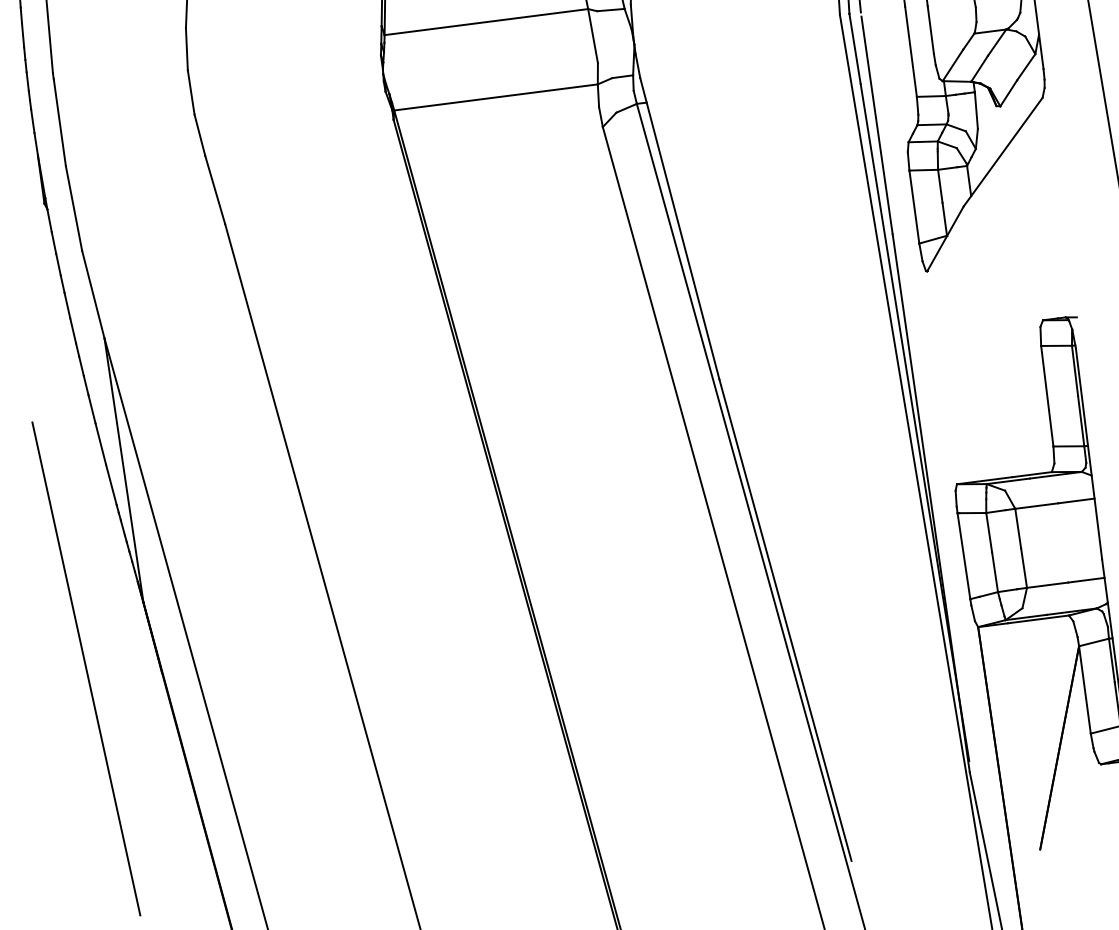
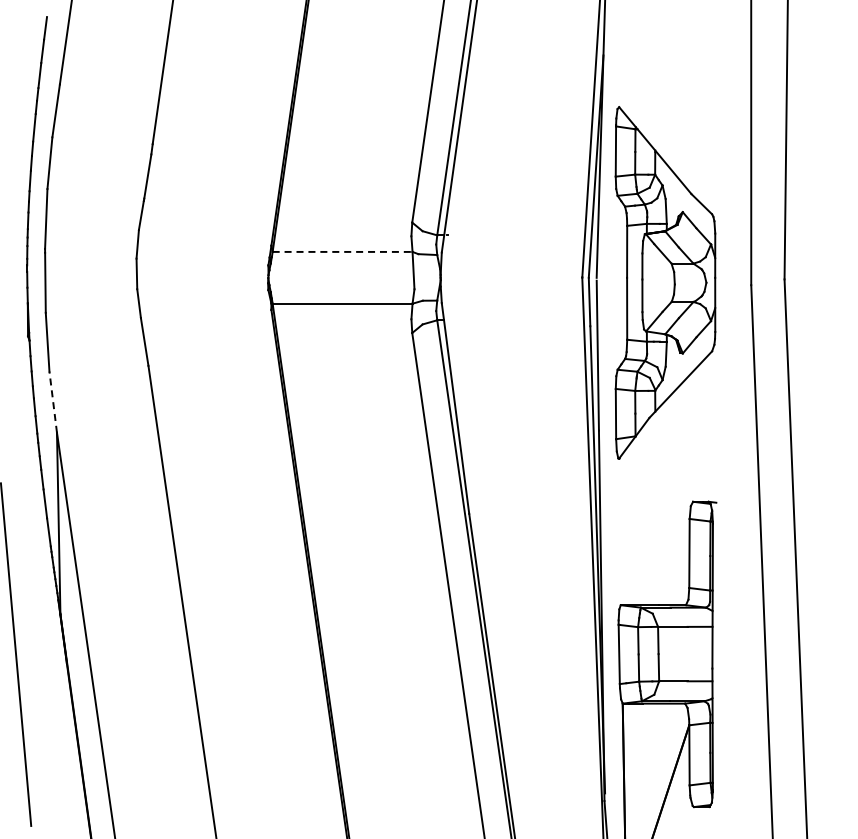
line: (486, 21) -> (342, 251), solid -> dashed
line: (93, 295) -> (53, 402), solid -> dashed

